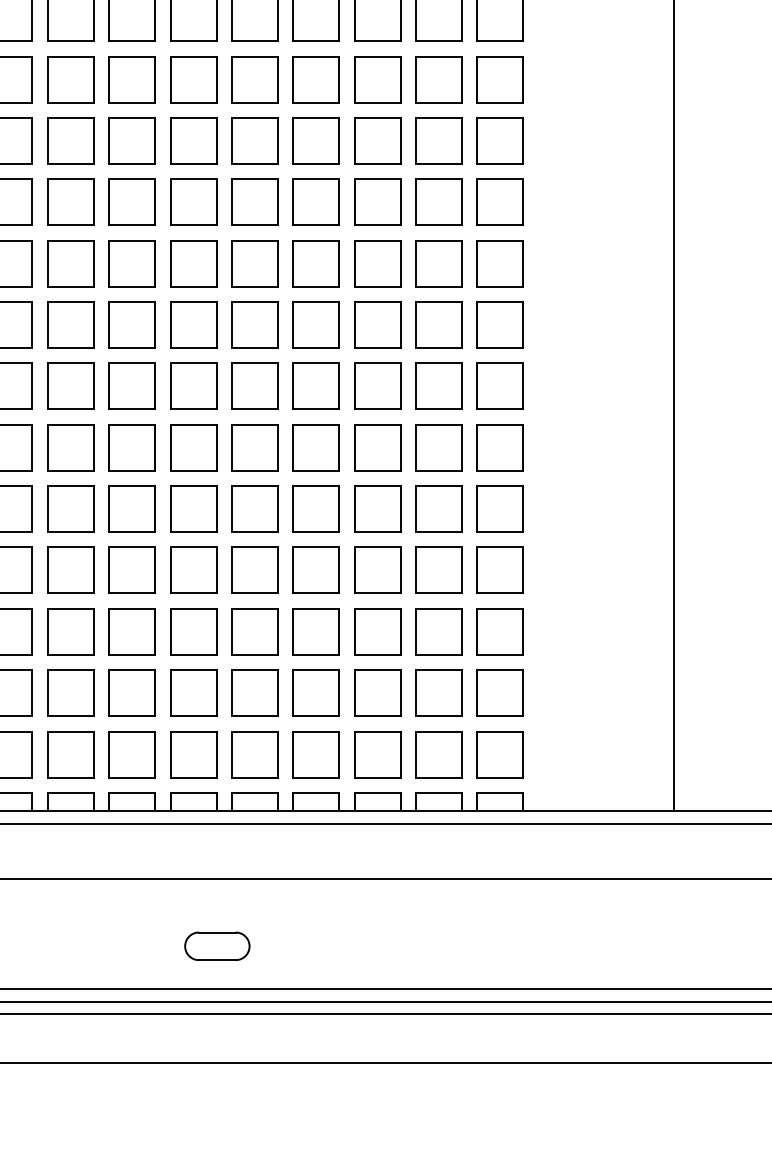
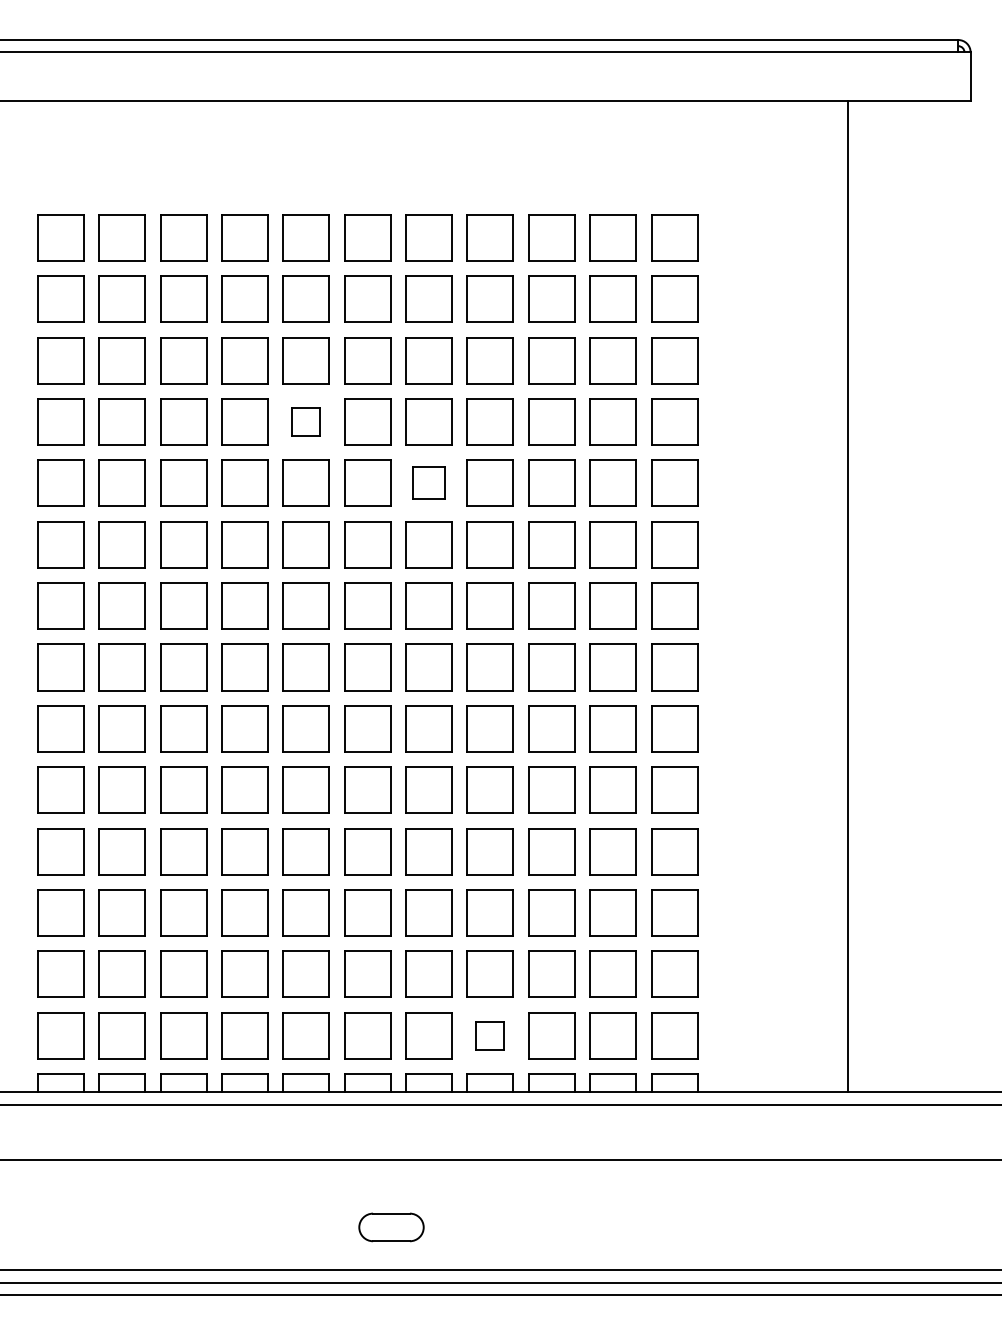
part: (131, 140) -> (305, 421), size x0.6
part: (254, 201) -> (428, 482), size x0.7
part: (315, 754) -> (489, 1035), size x0.6

